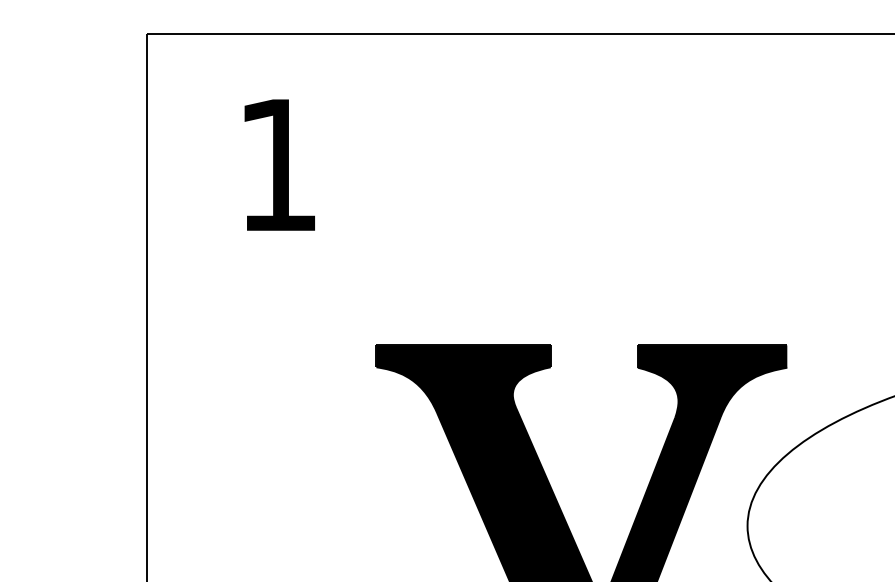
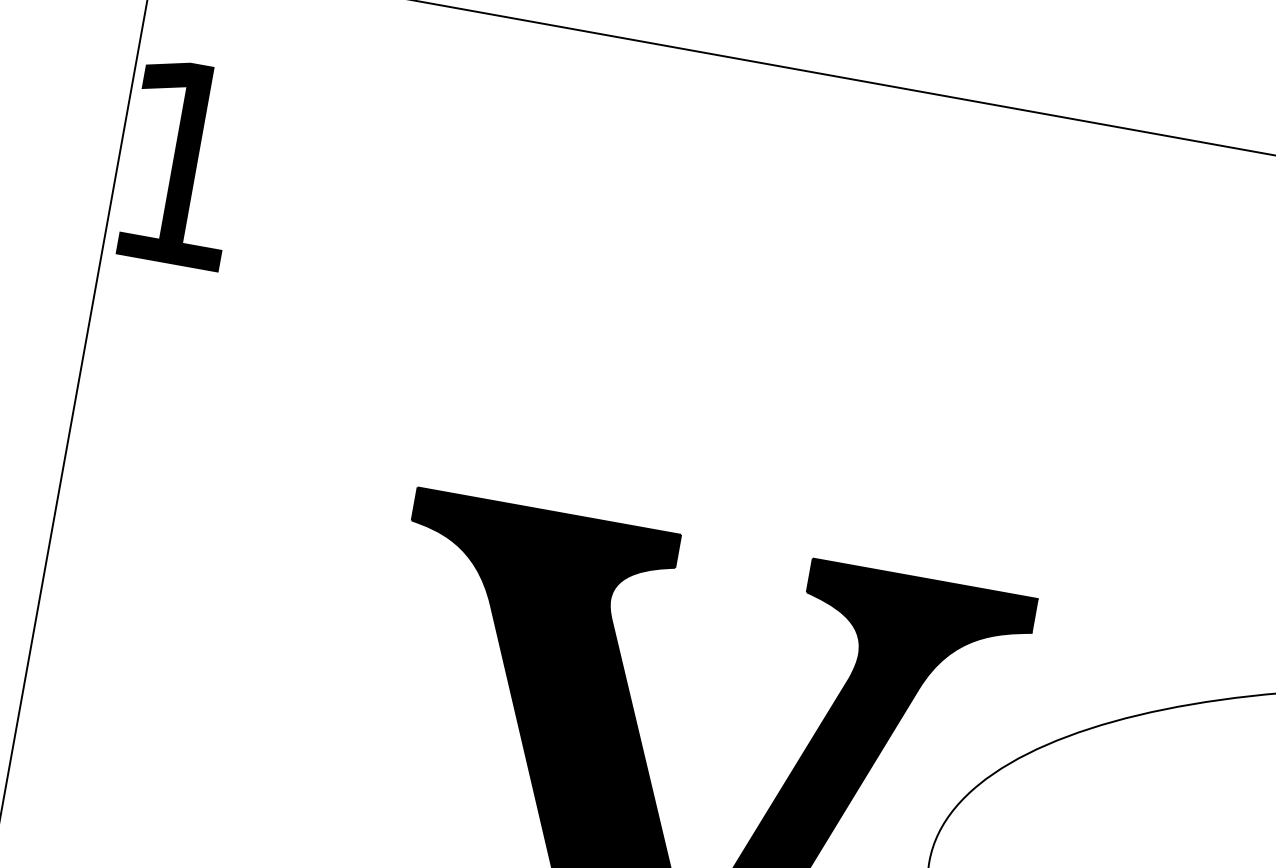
text: (279, 164) -> (182, 162), moved

